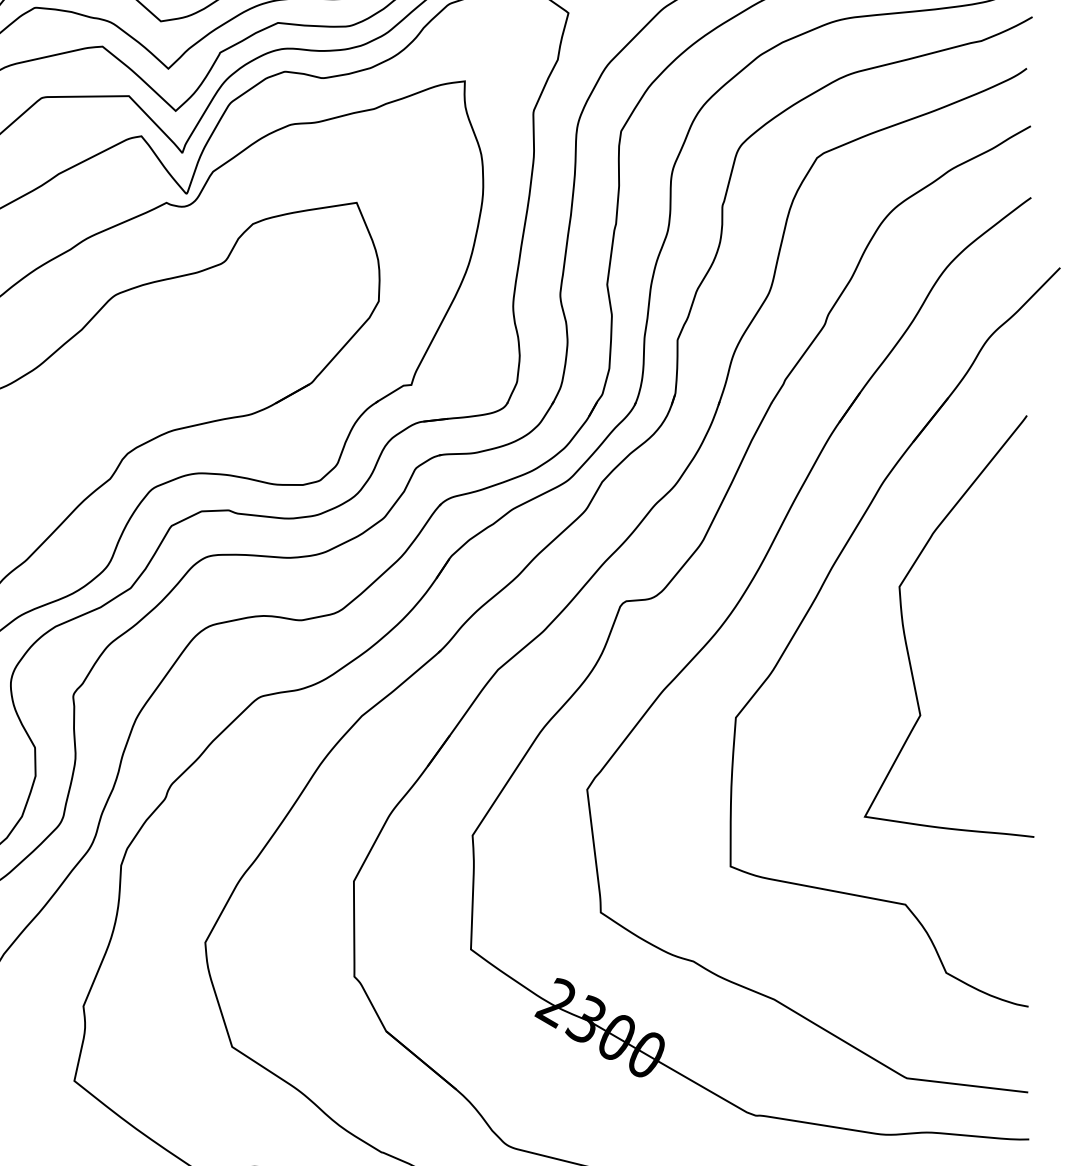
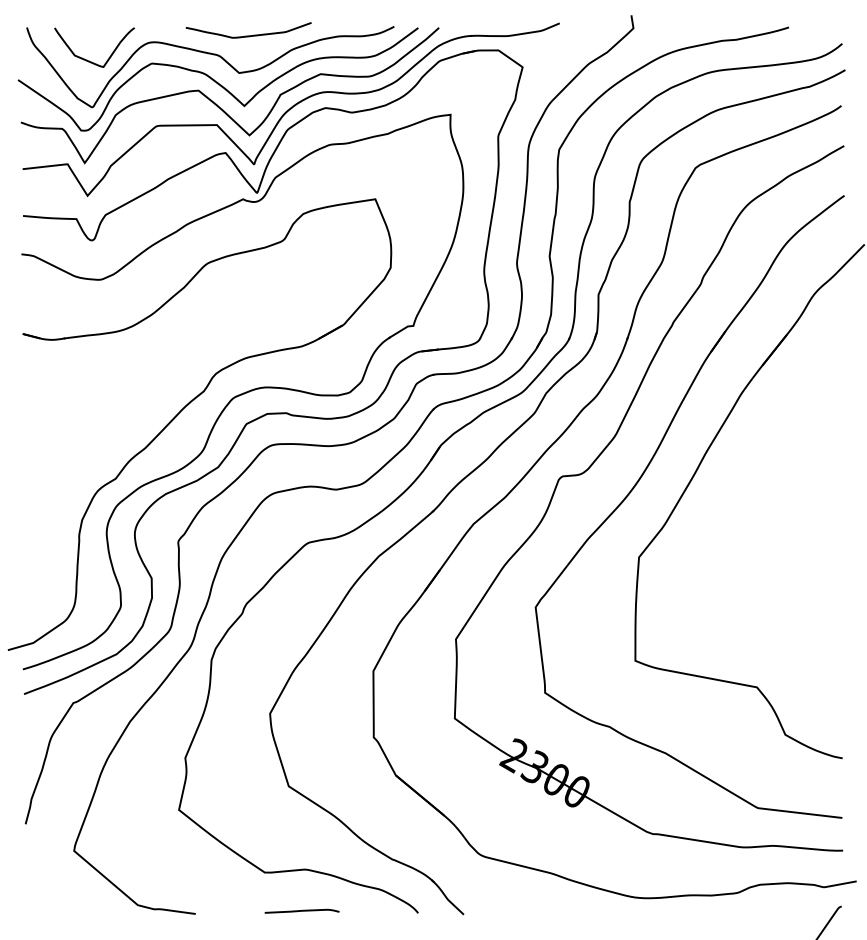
curve: (906, 634) -> (757, 499), removed

